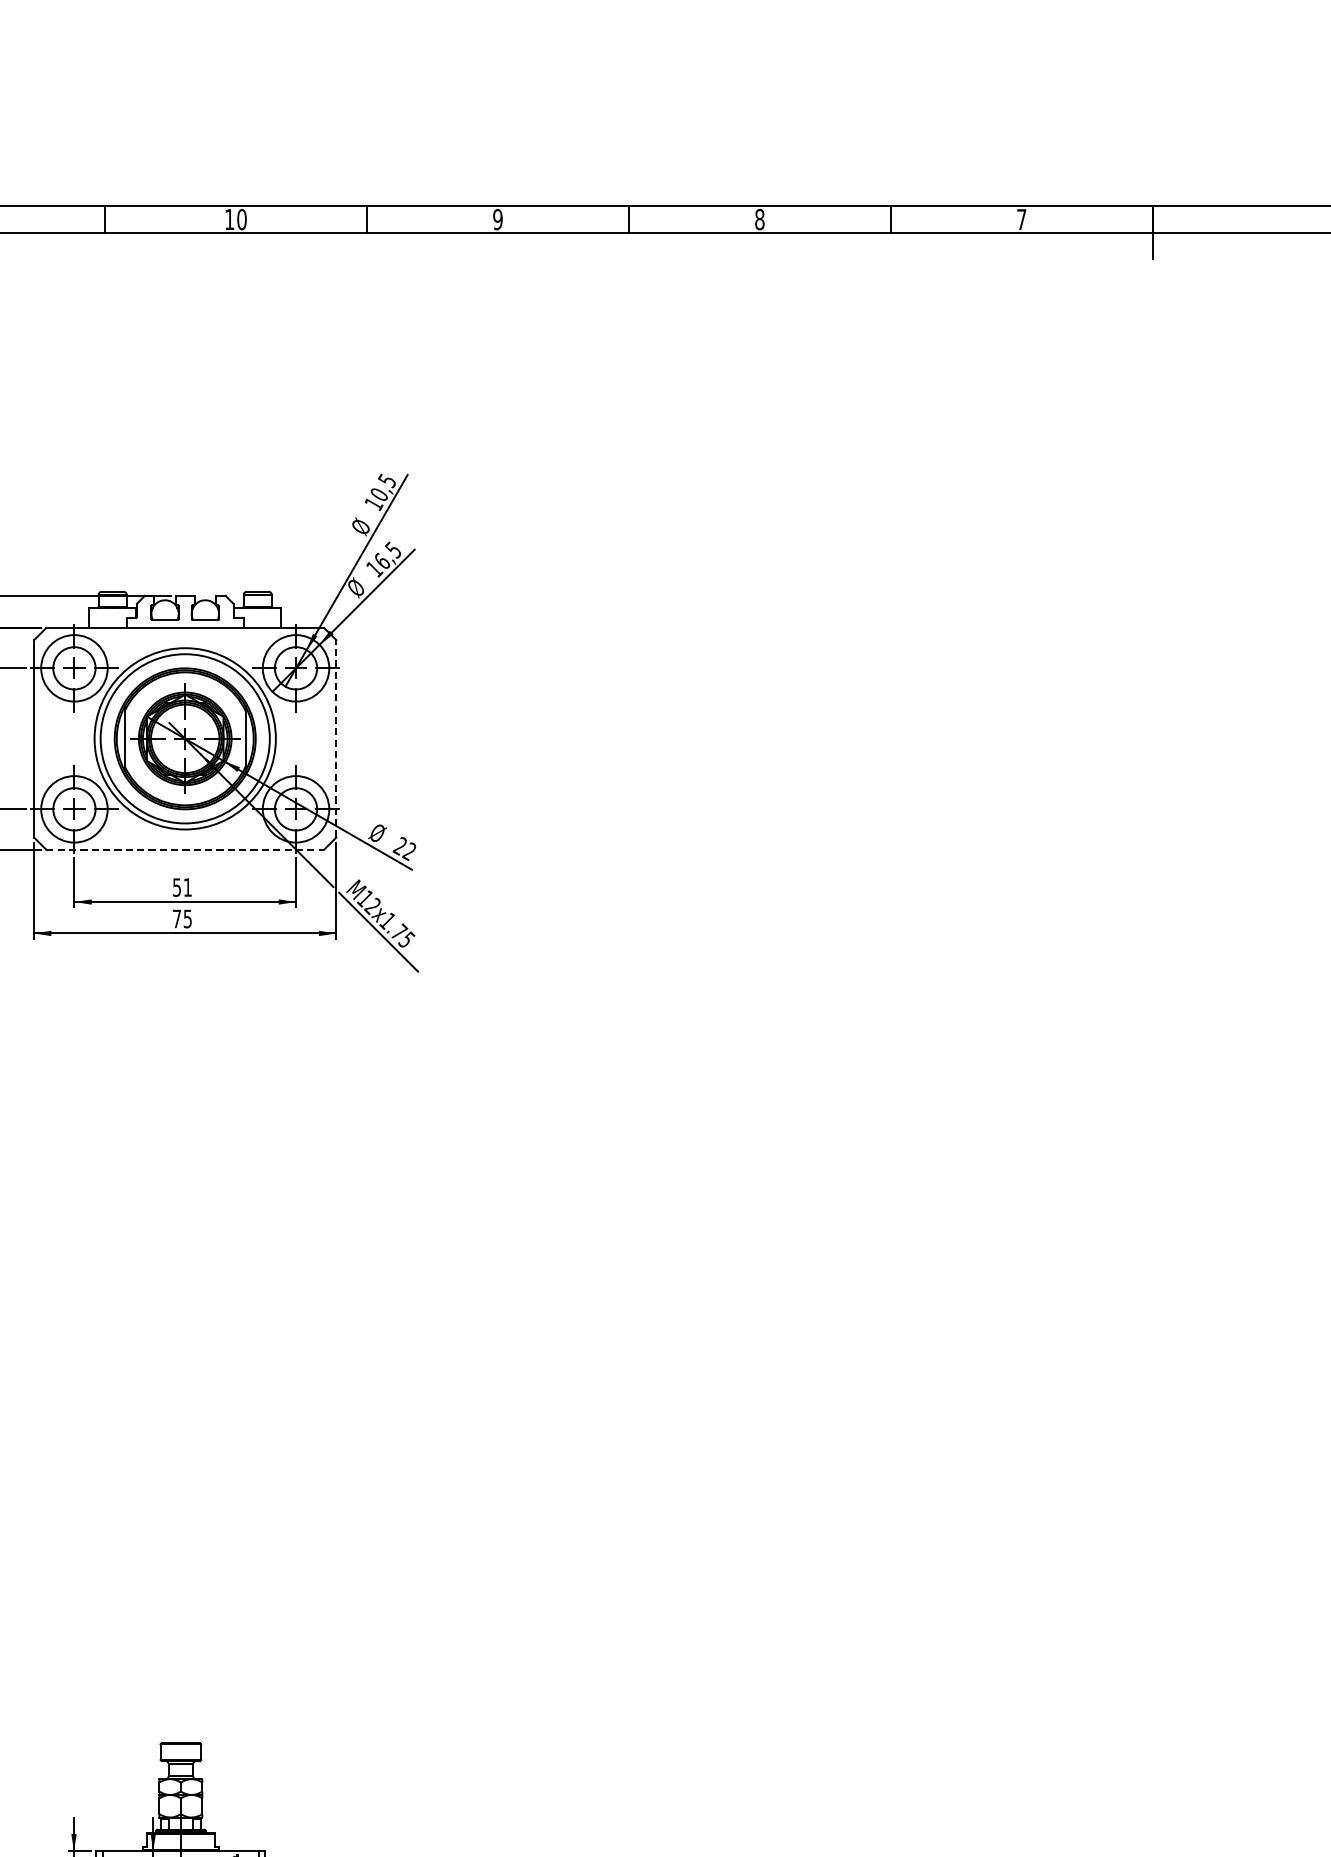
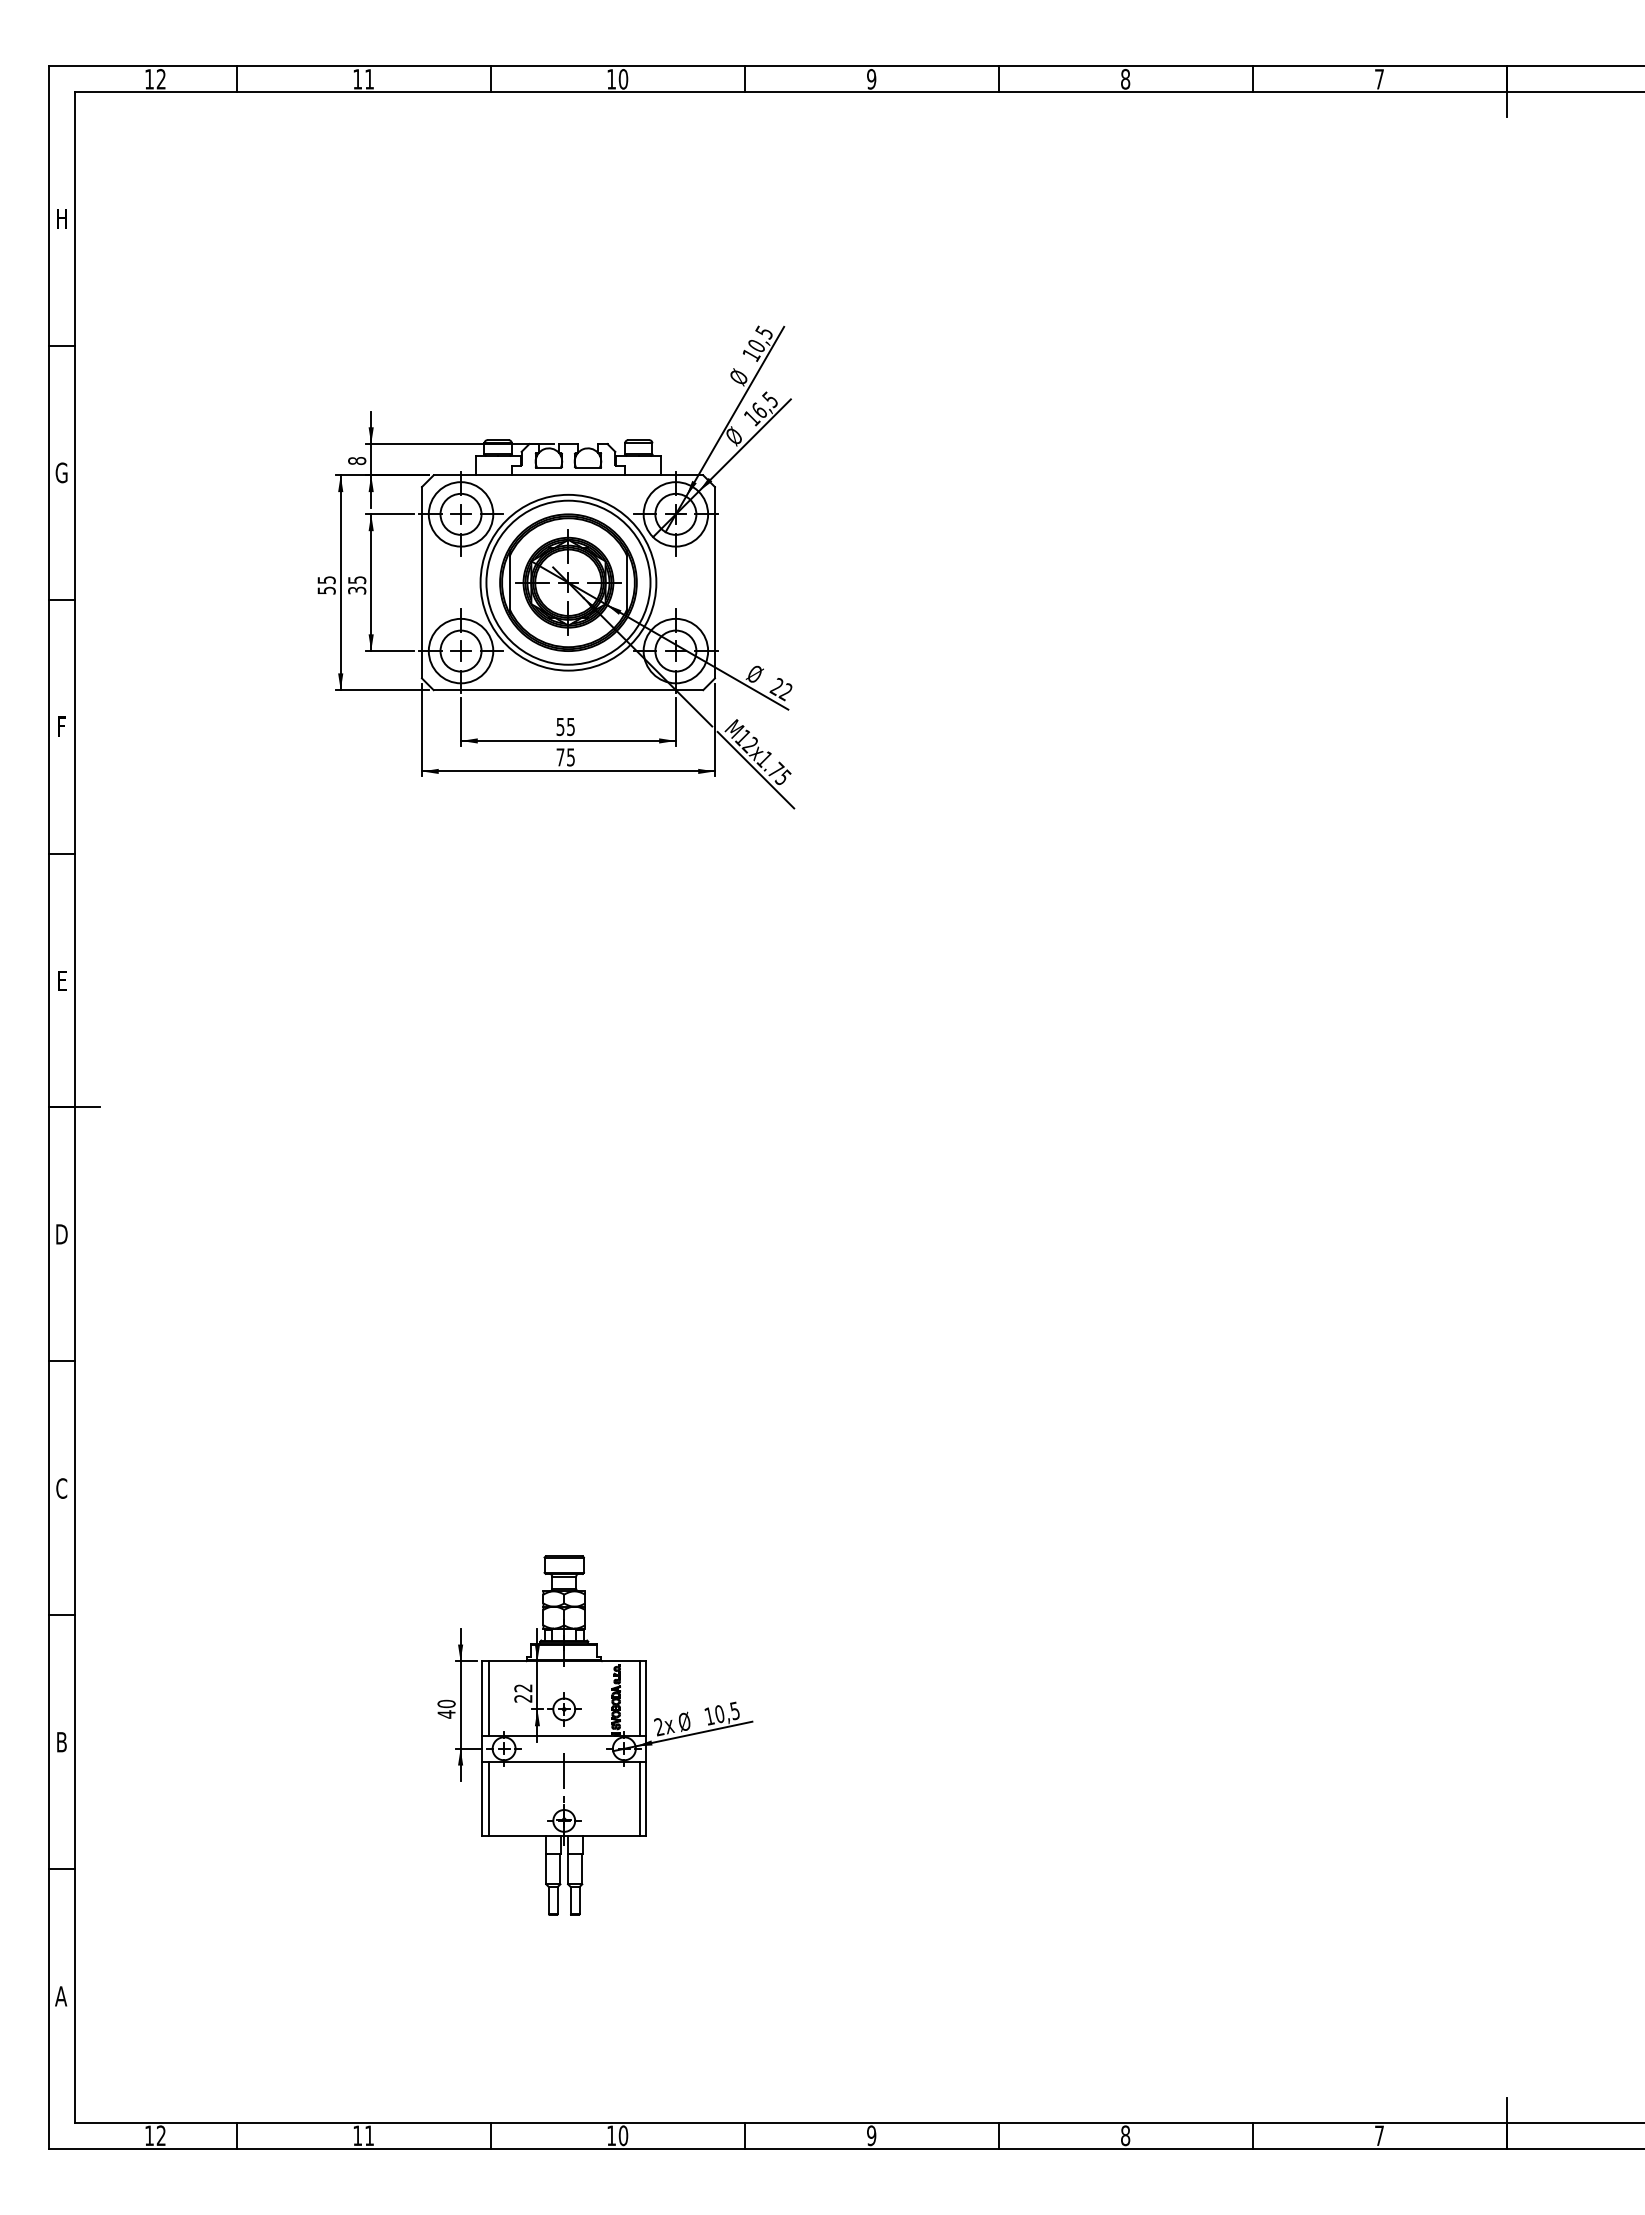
line: (335, 738) -> (714, 582), dashed -> solid
line: (185, 849) -> (568, 690), dashed -> solid
text: (187, 888) -> (570, 727), 51 -> 55

